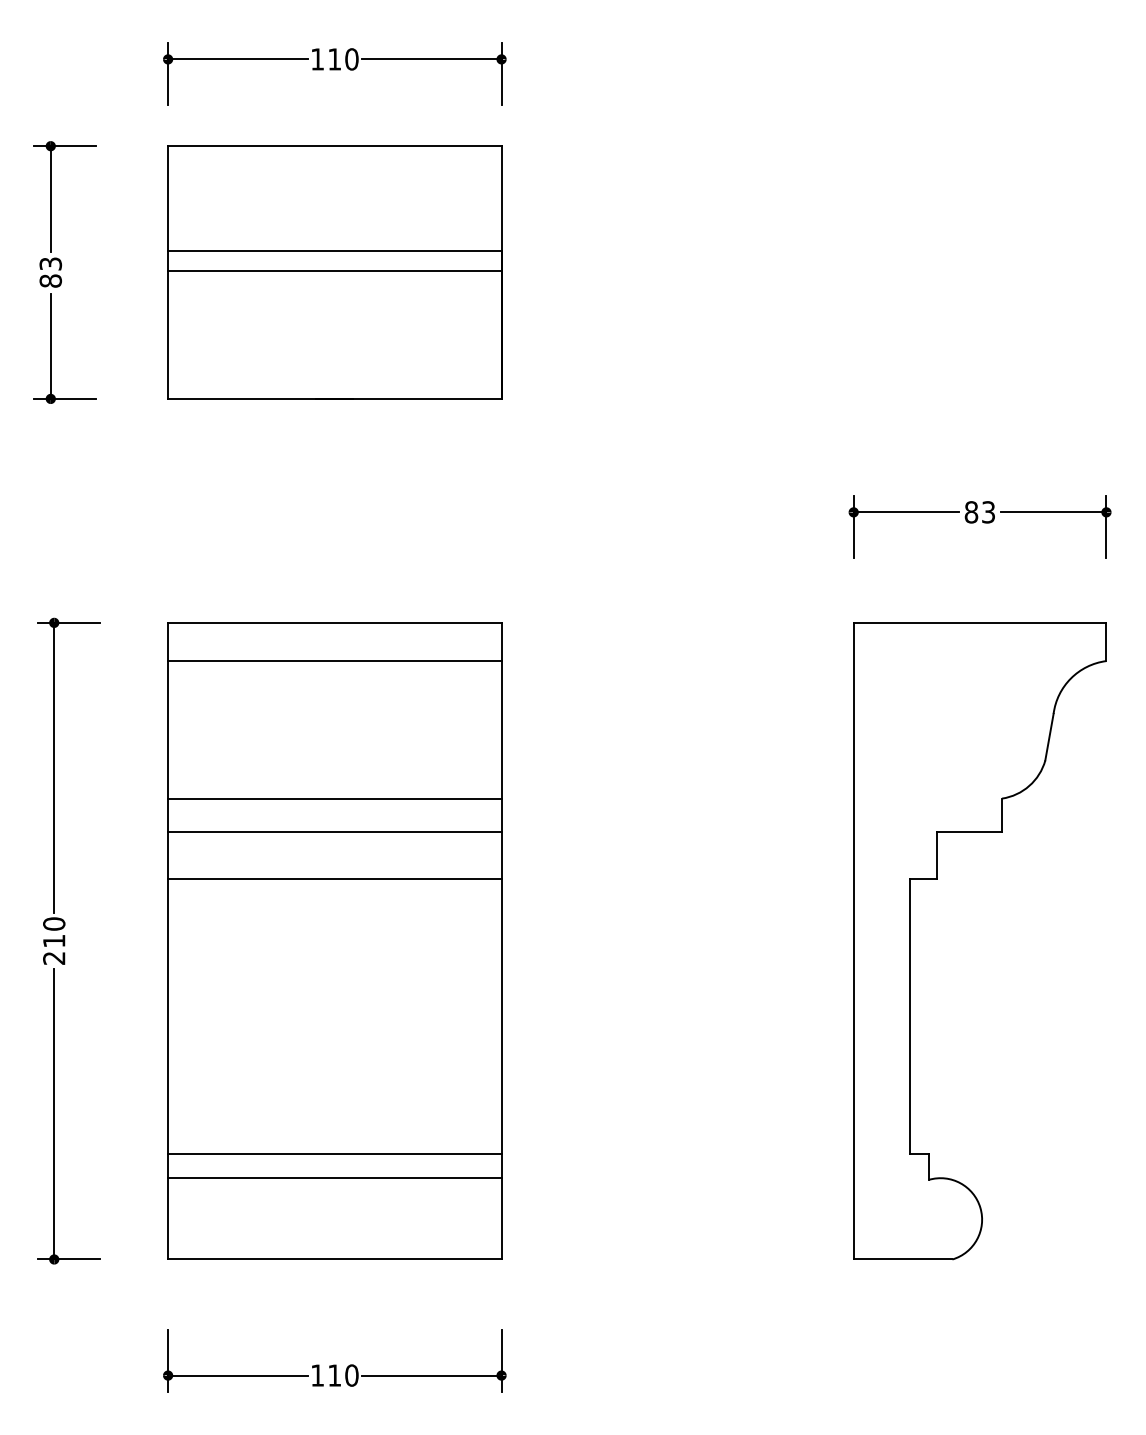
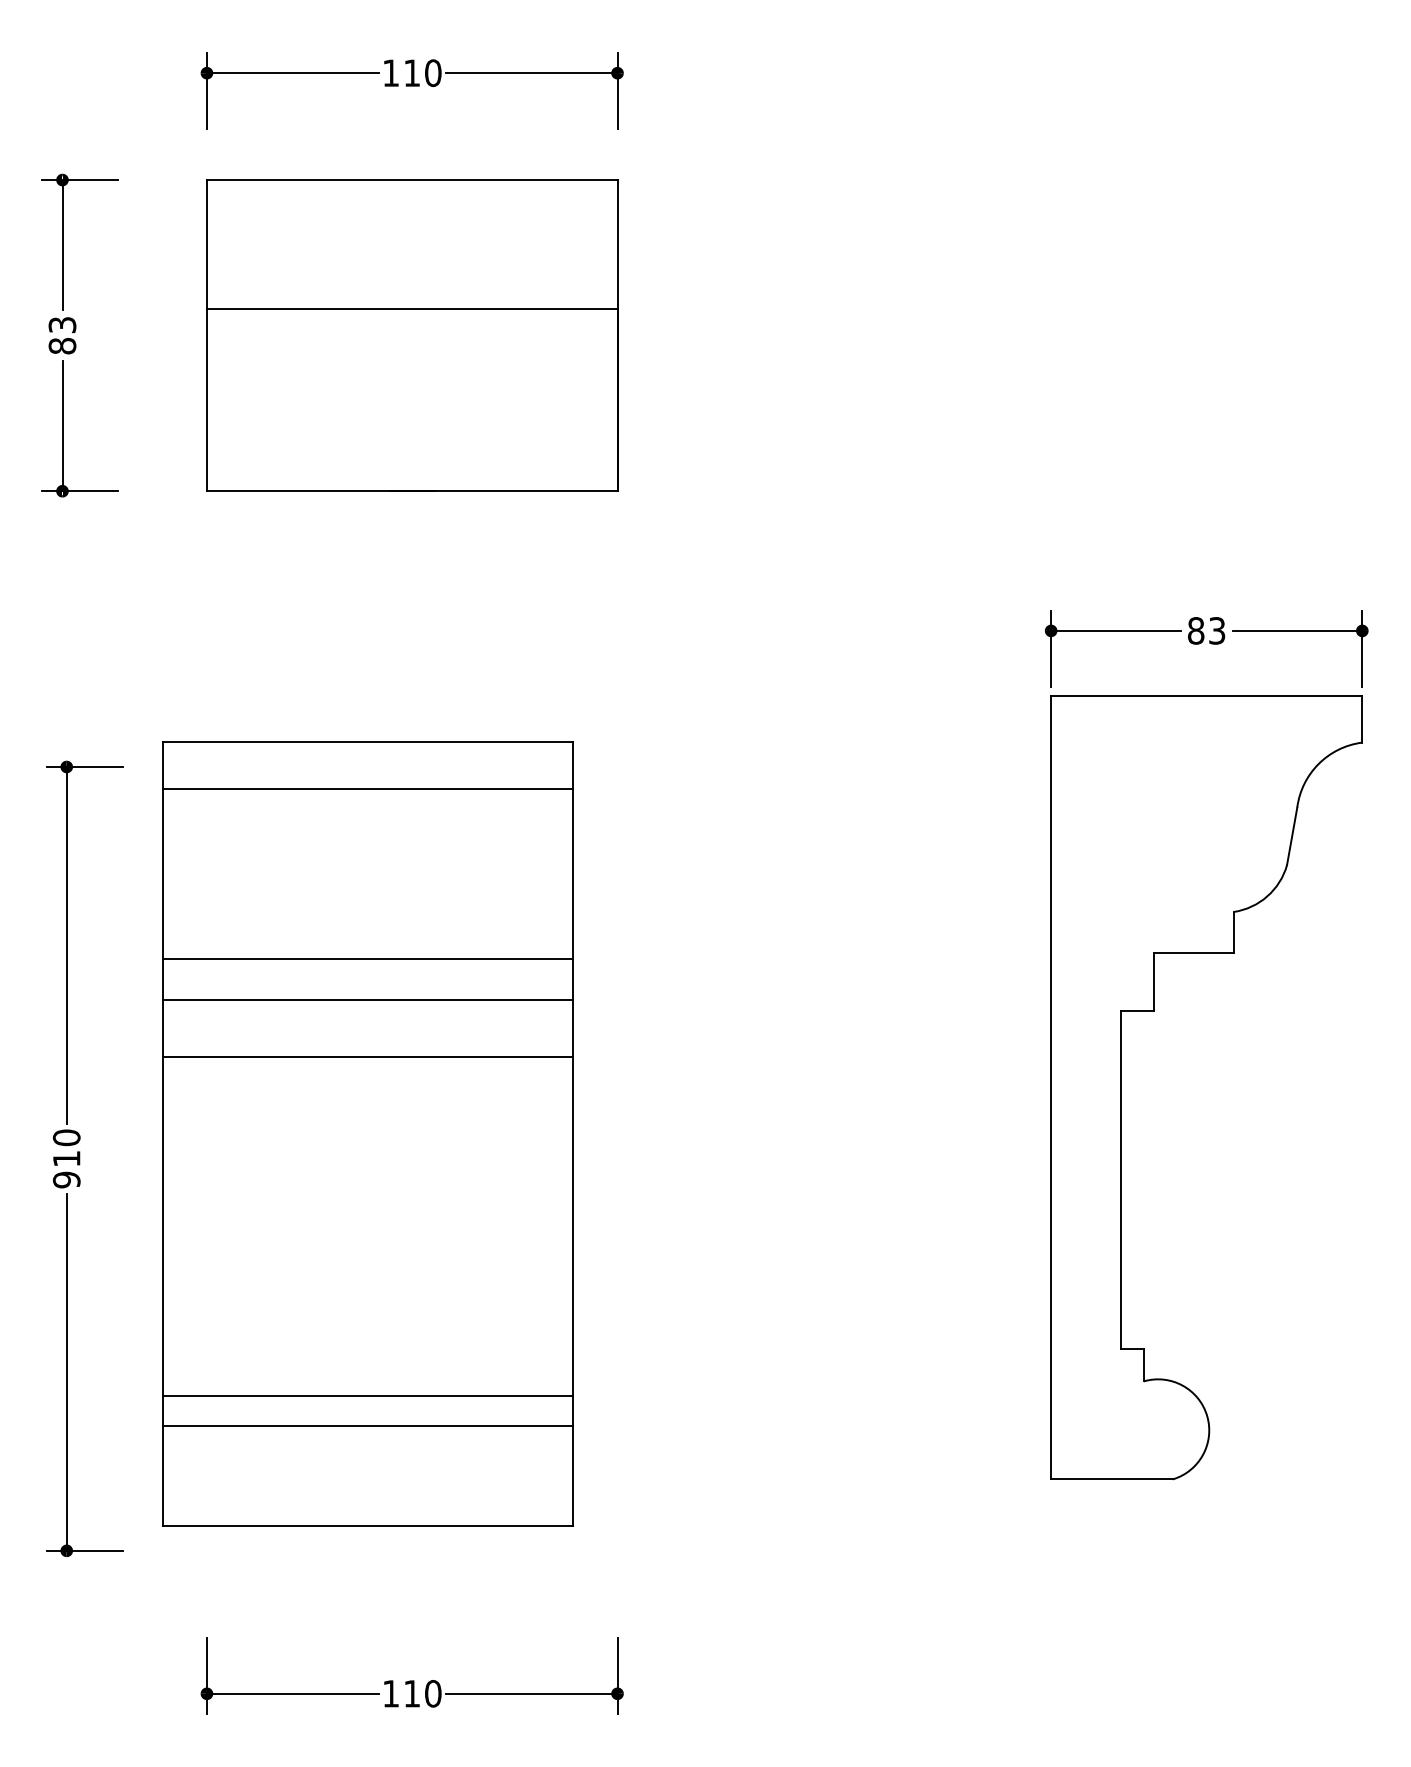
line: (334, 270) -> (411, 333), removed
part: (334, 940) -> (367, 1133), moved
part: (910, 941) -> (1121, 1087), moved
text: (54, 958) -> (67, 1180), 210 -> 910

